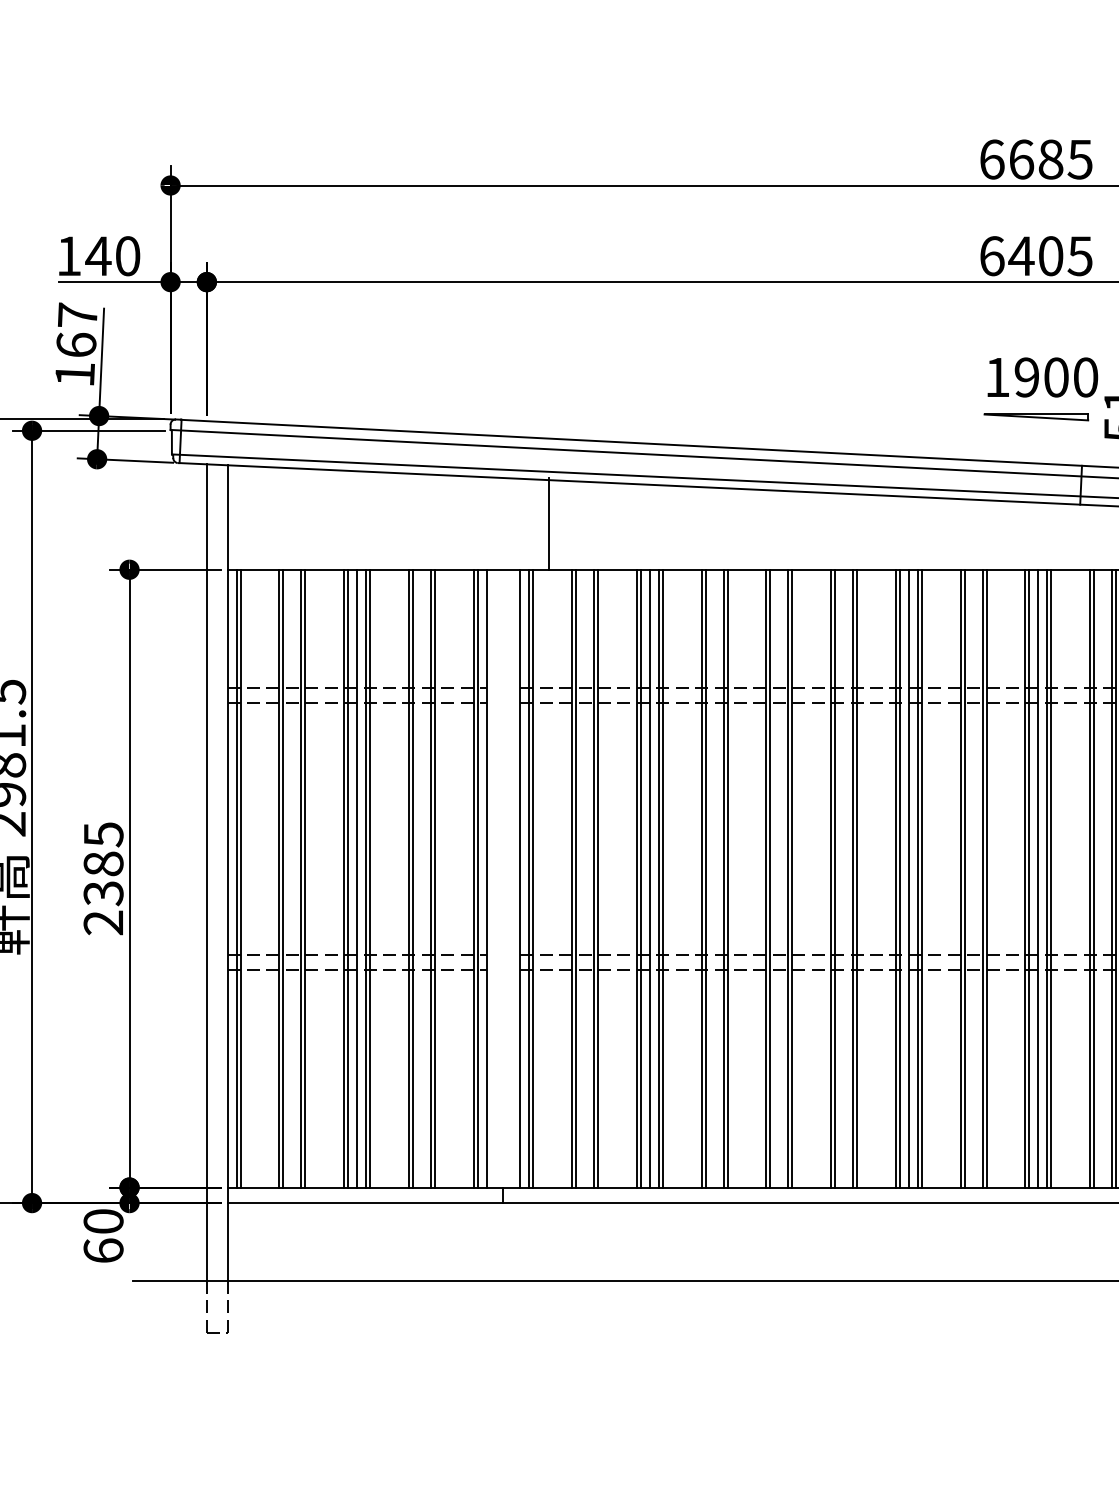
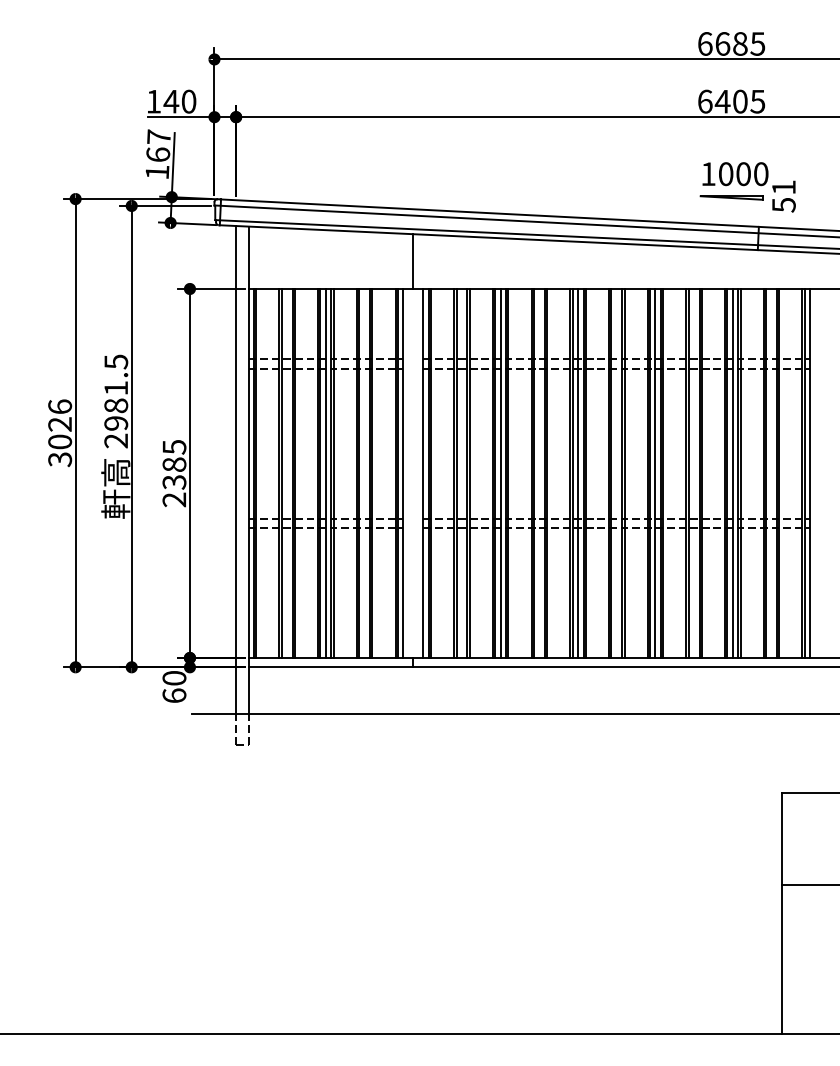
text: (1026, 378) -> (725, 174), 1900 -> 1000
line: (548, 523) -> (413, 261), moved
line: (779, 878) -> (578, 473), added

